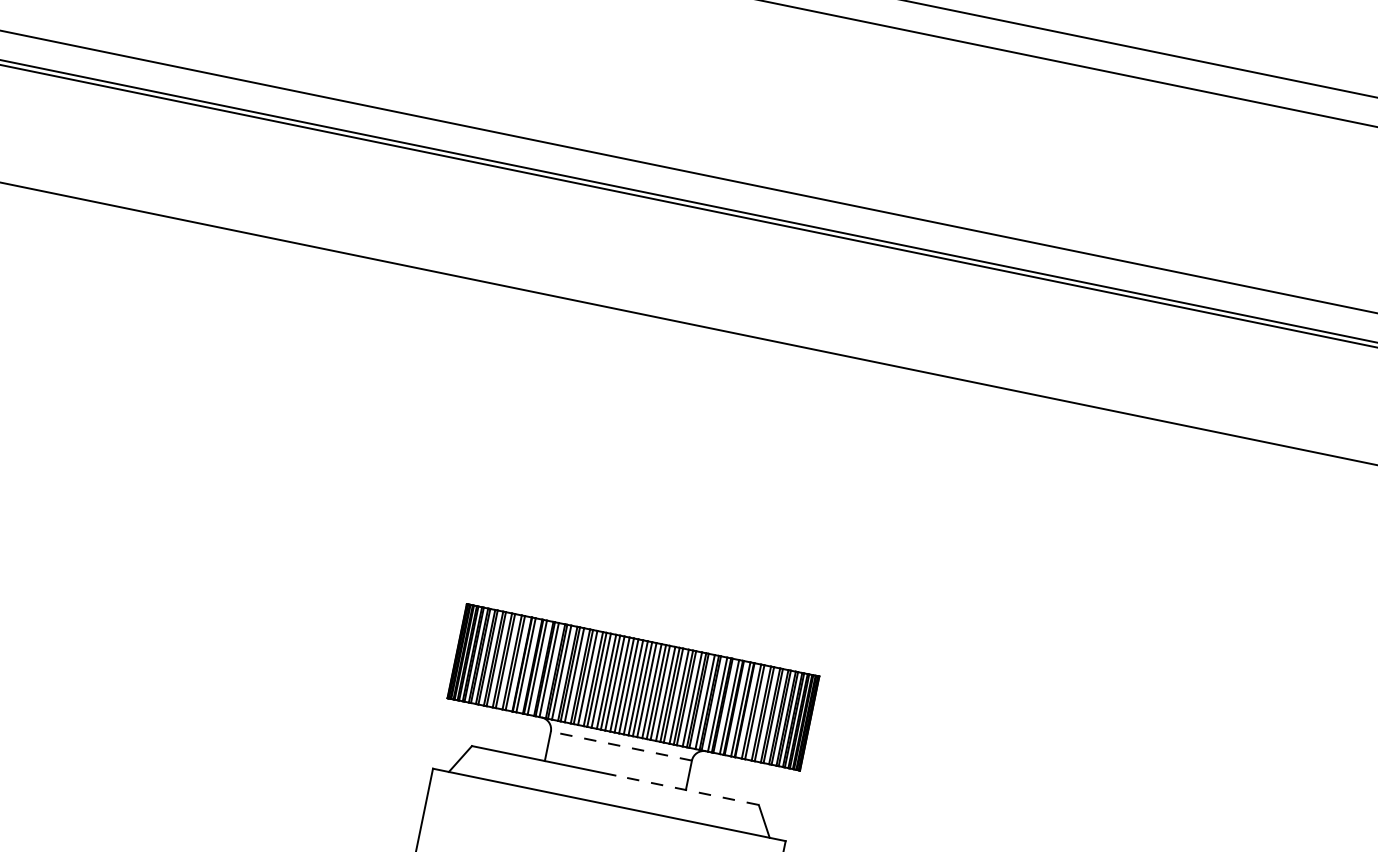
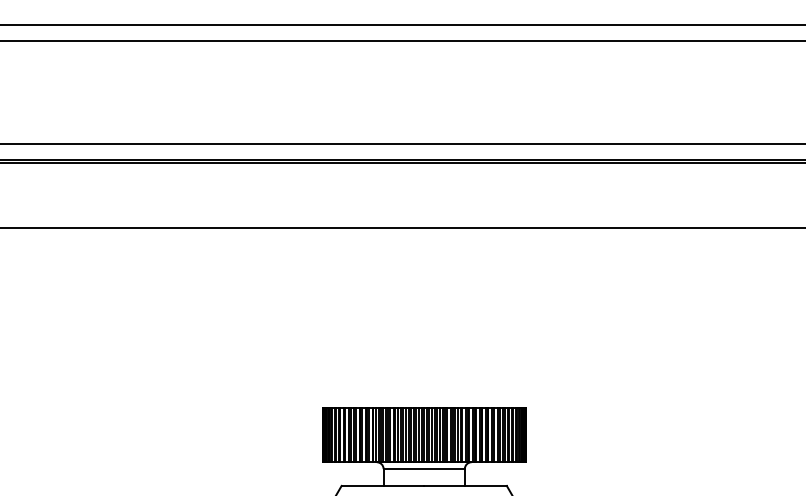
line: (621, 747) -> (424, 469), dashed -> solid
line: (687, 789) -> (465, 485), dashed -> solid

